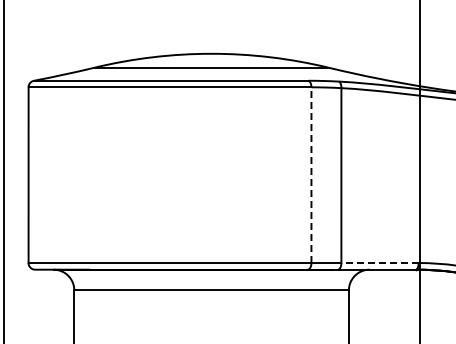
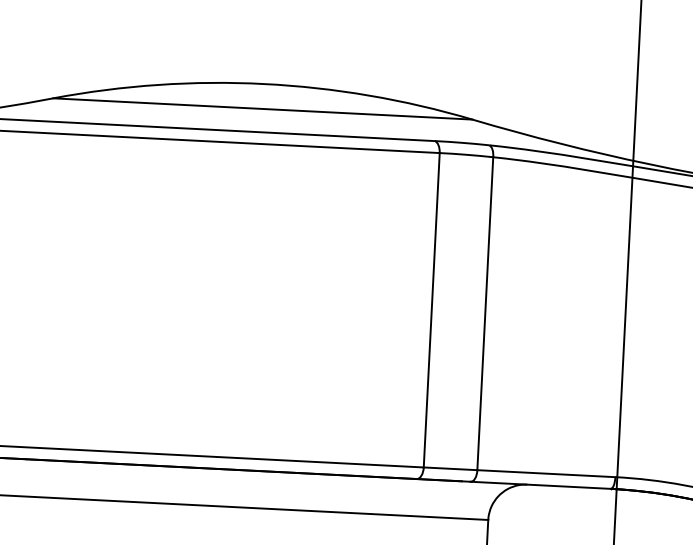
line: (311, 175) -> (431, 310), dashed -> solid
line: (379, 263) -> (545, 474), dashed -> solid

